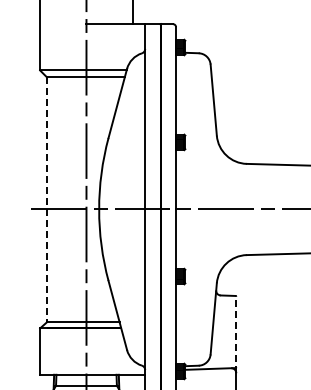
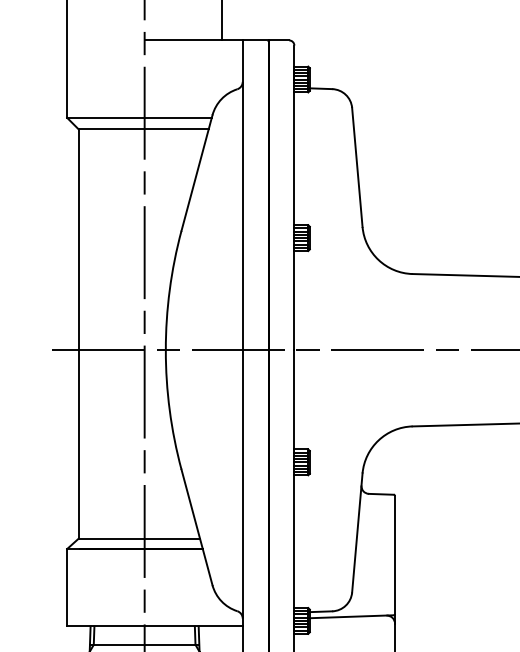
line: (47, 200) -> (79, 335), dashed -> solid
line: (236, 334) -> (395, 559), dashed -> solid

